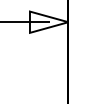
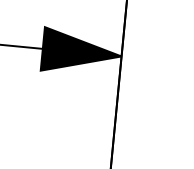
fill: (48, 21) -> (80, 51), added

